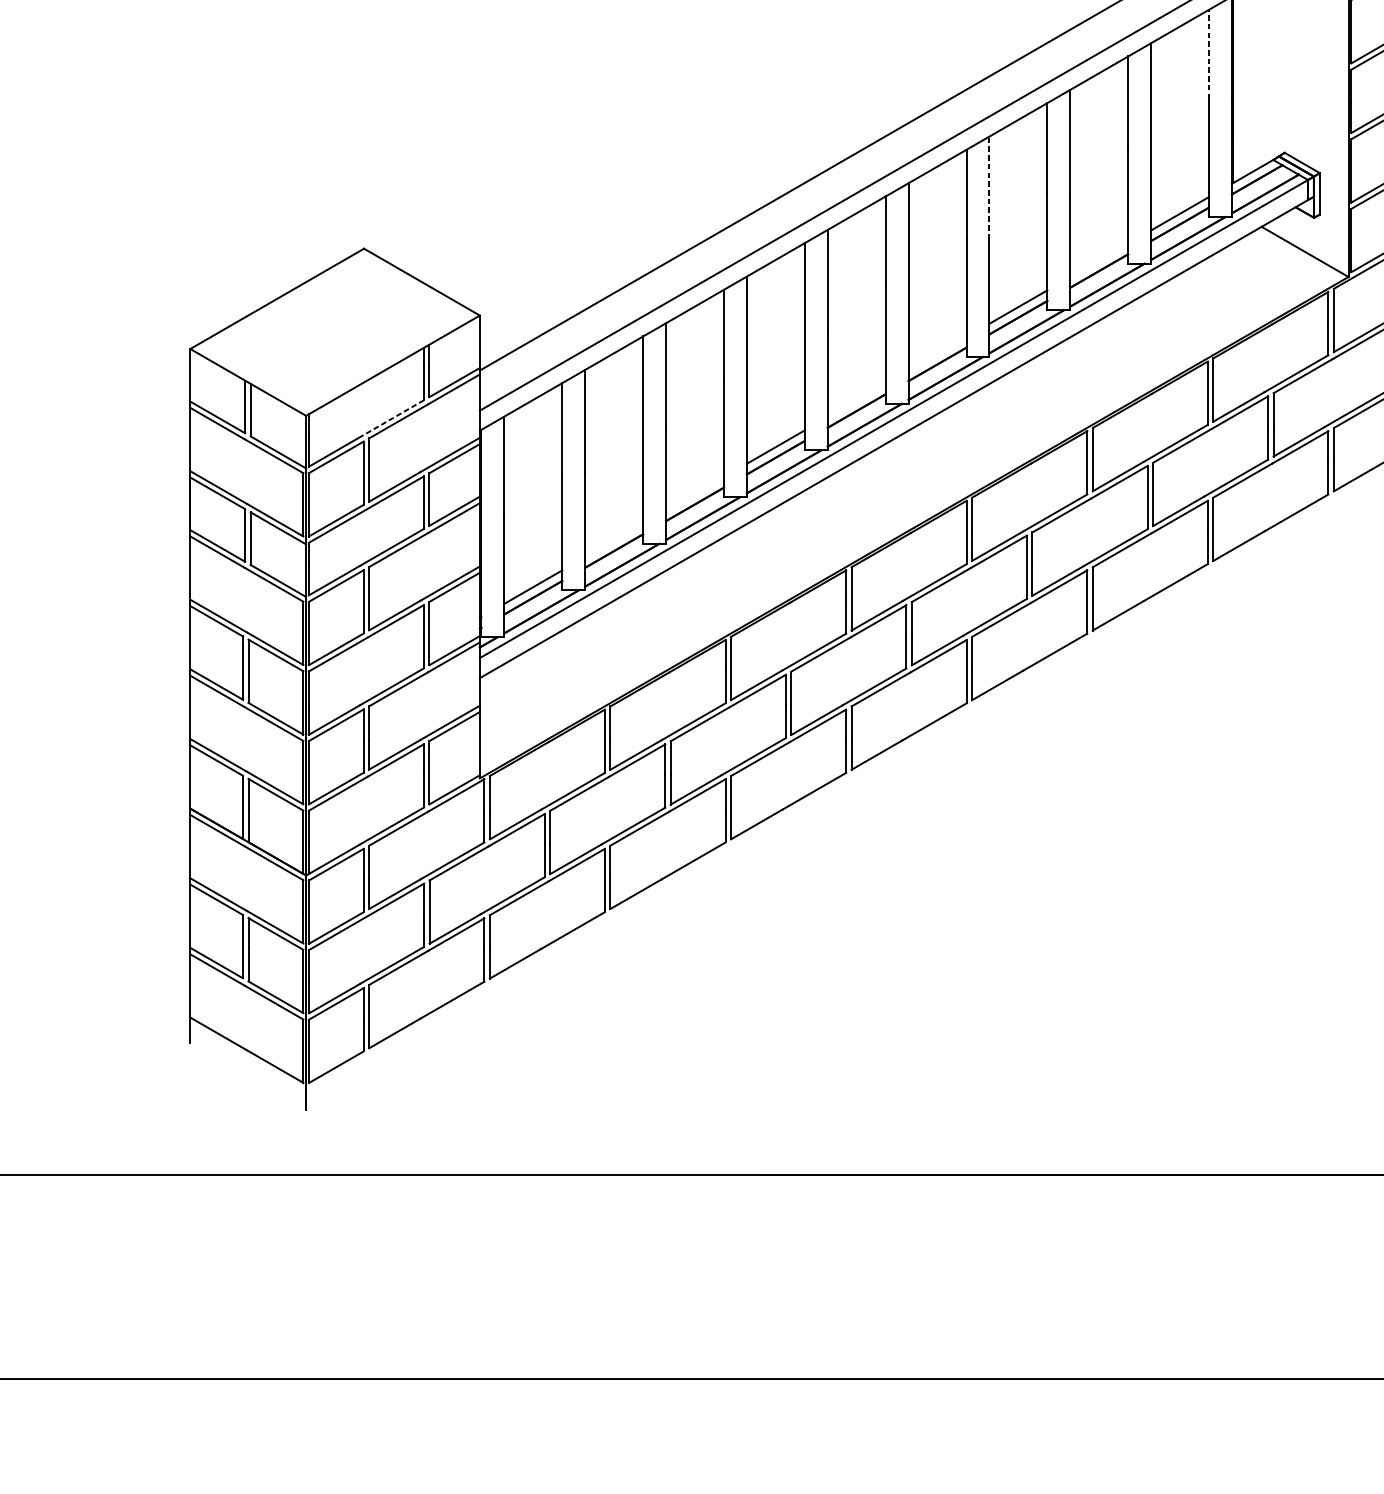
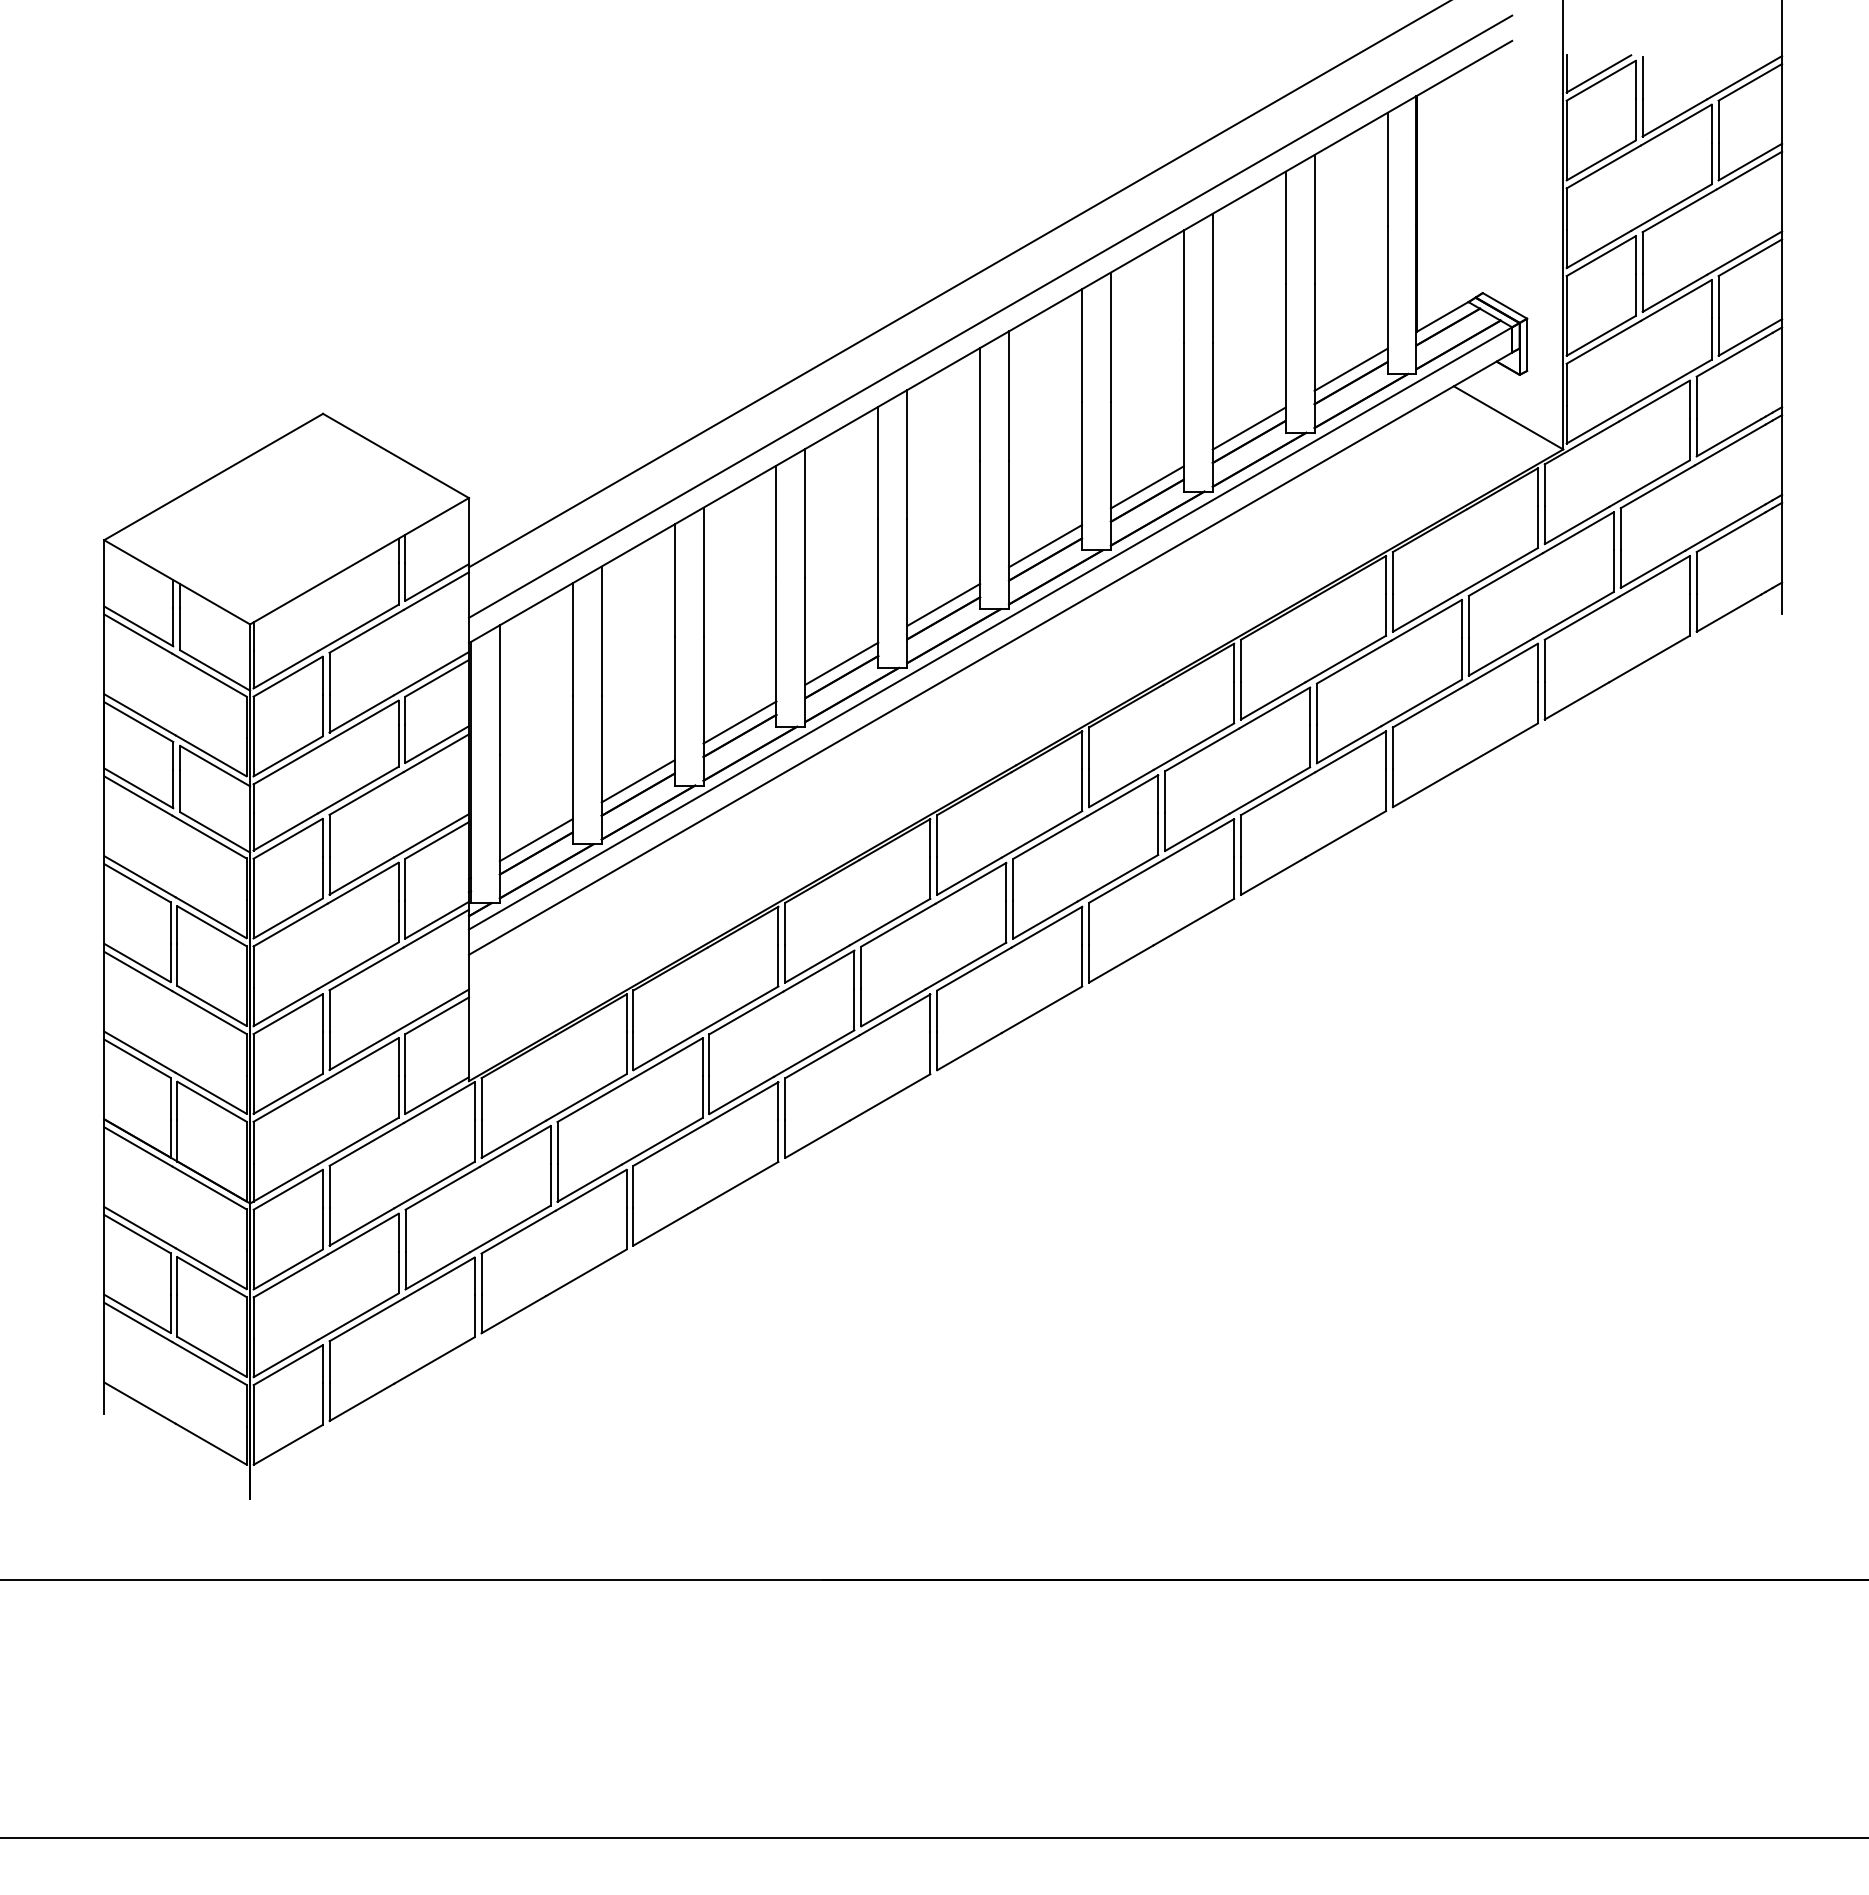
line: (1209, 53) -> (1387, 168), dashed -> solid
line: (989, 188) -> (1110, 337), dashed -> solid
line: (1098, 260) -> (1248, 428), added
line: (937, 354) -> (1045, 546), added
line: (856, 400) -> (943, 604), added
line: (391, 419) -> (357, 628), dashed -> solid
line: (694, 493) -> (739, 722), added
line: (613, 540) -> (637, 781), added

